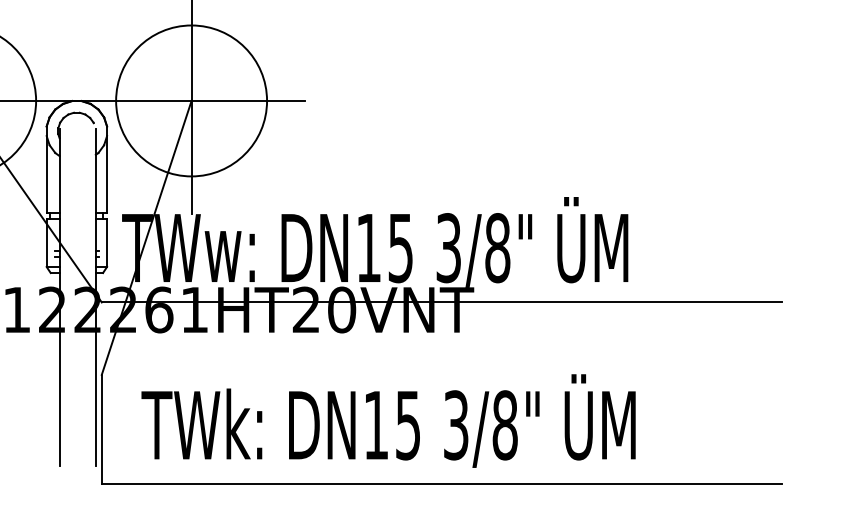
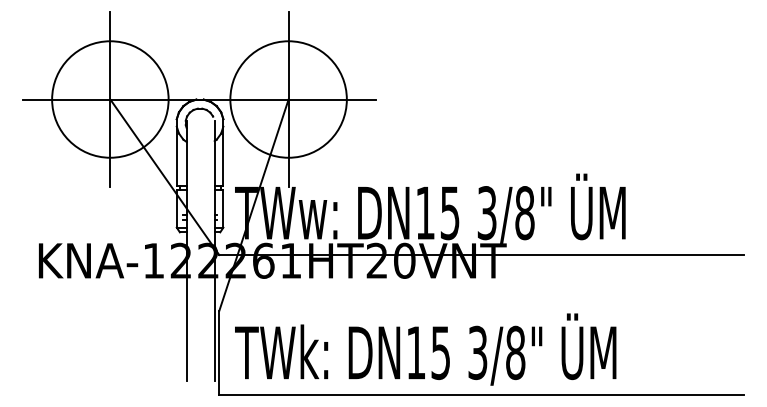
text: (388, 420) -> (425, 349), moved

